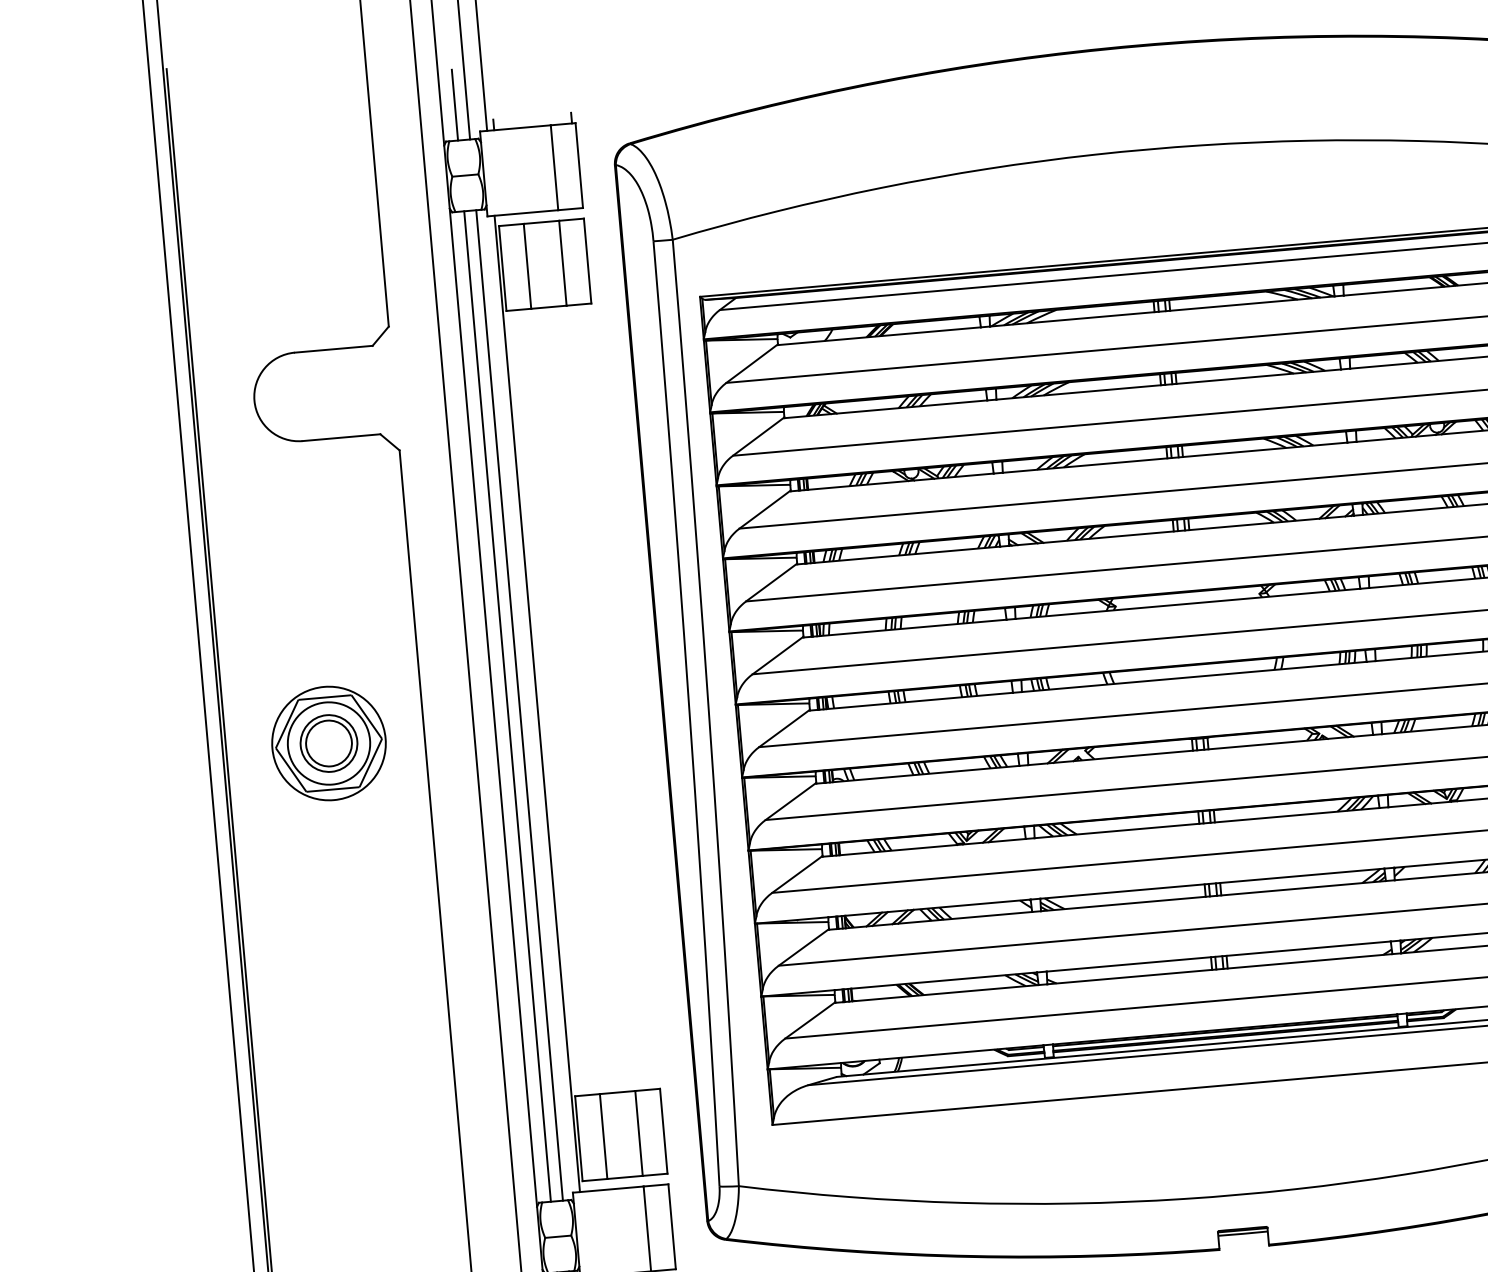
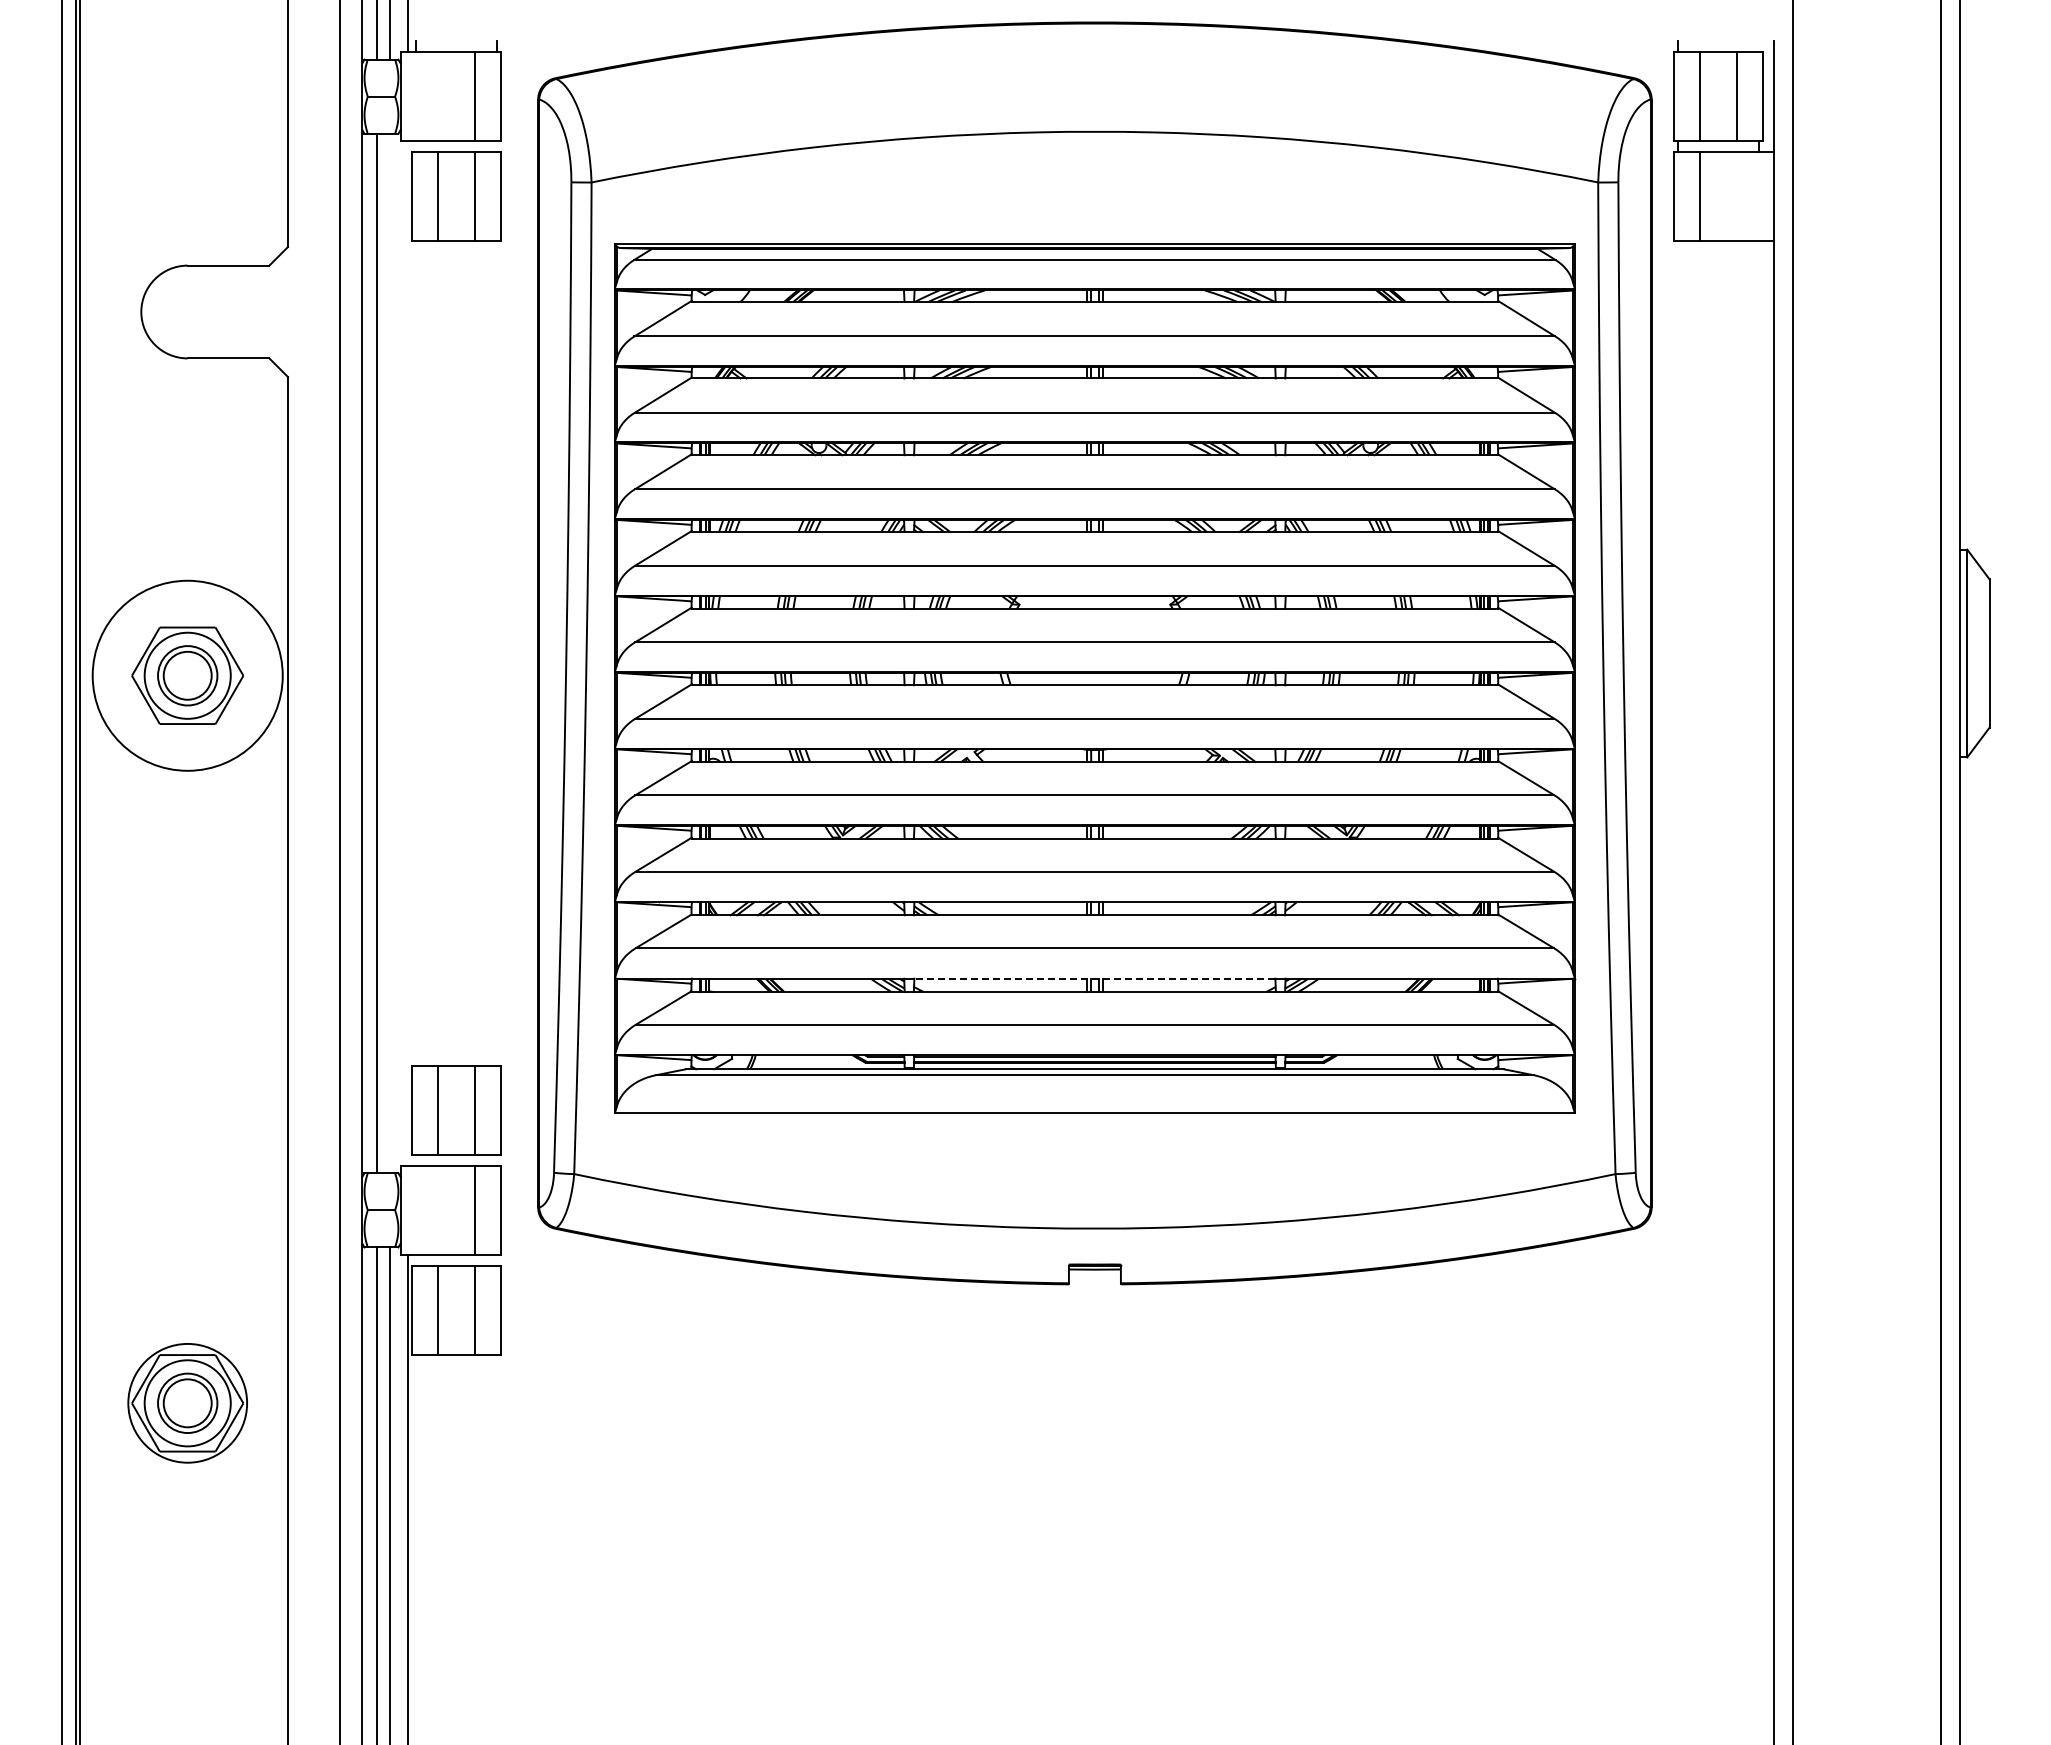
line: (537, 703) -> (408, 653), removed
line: (519, 705) -> (389, 653), removed
circle: (328, 743) -> (187, 675), size x1.6
line: (1218, 956) -> (1094, 978), solid -> dashed

